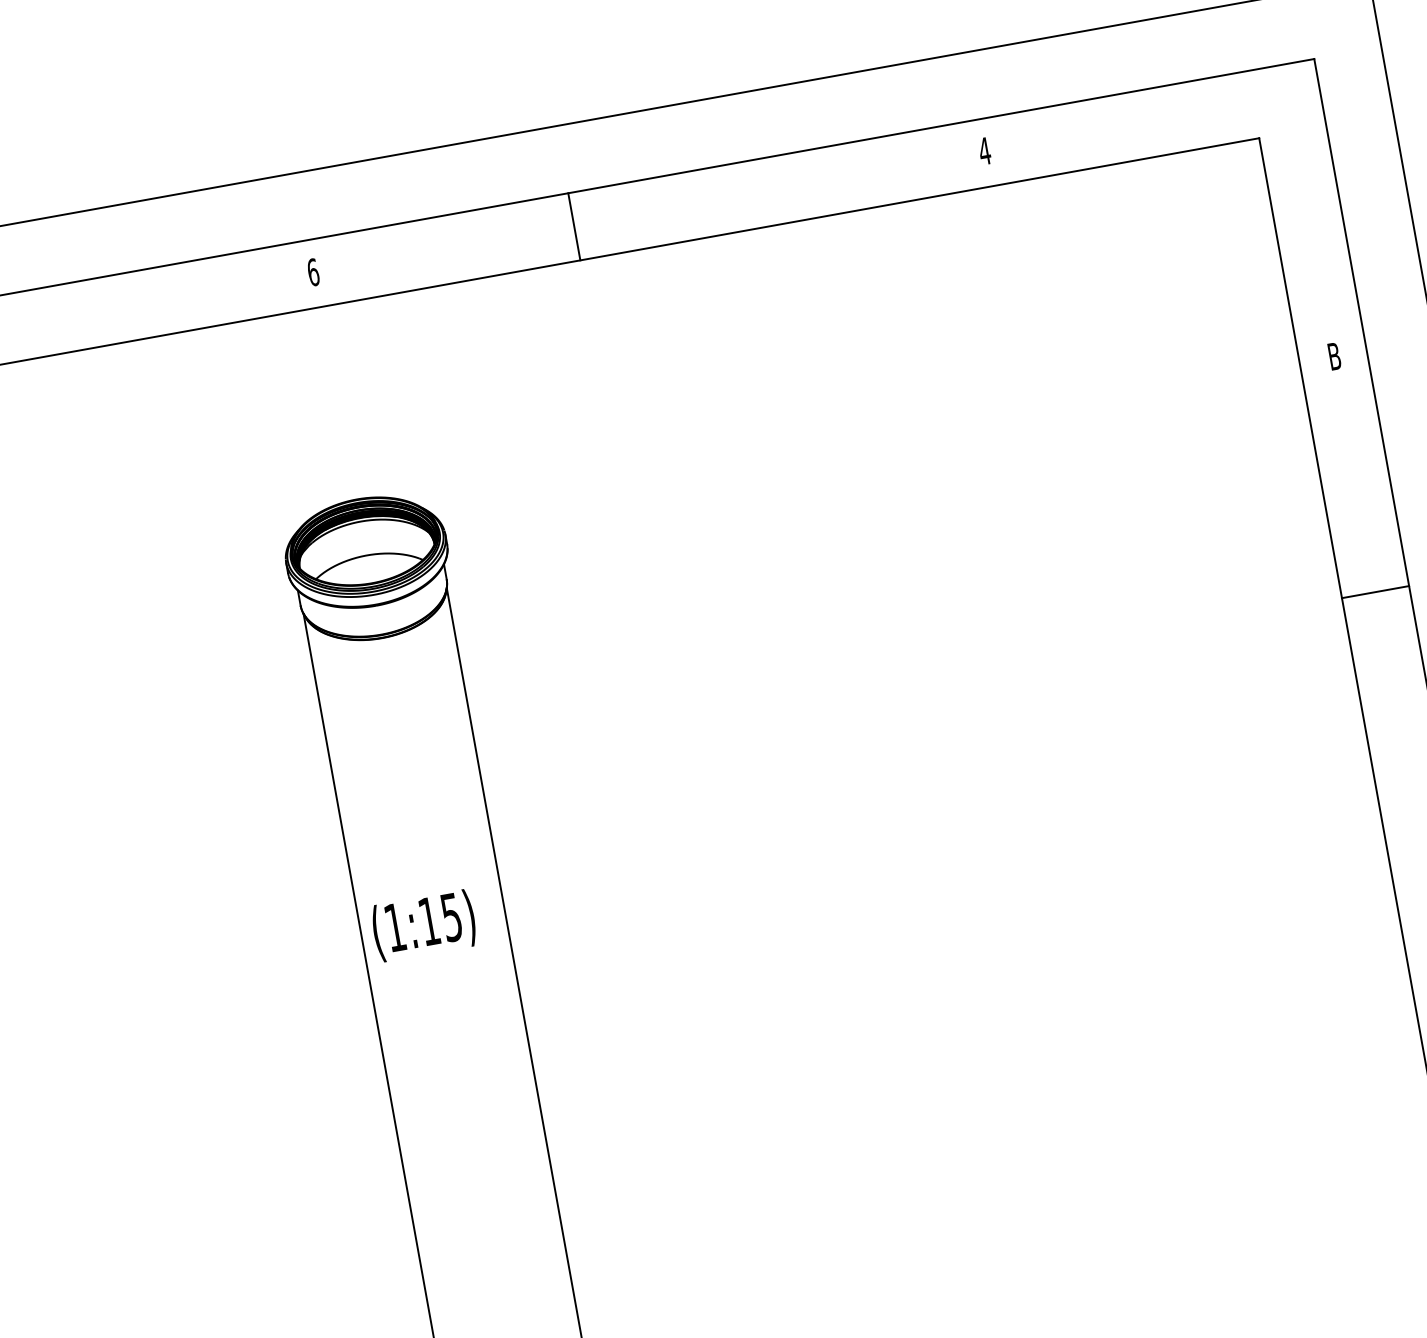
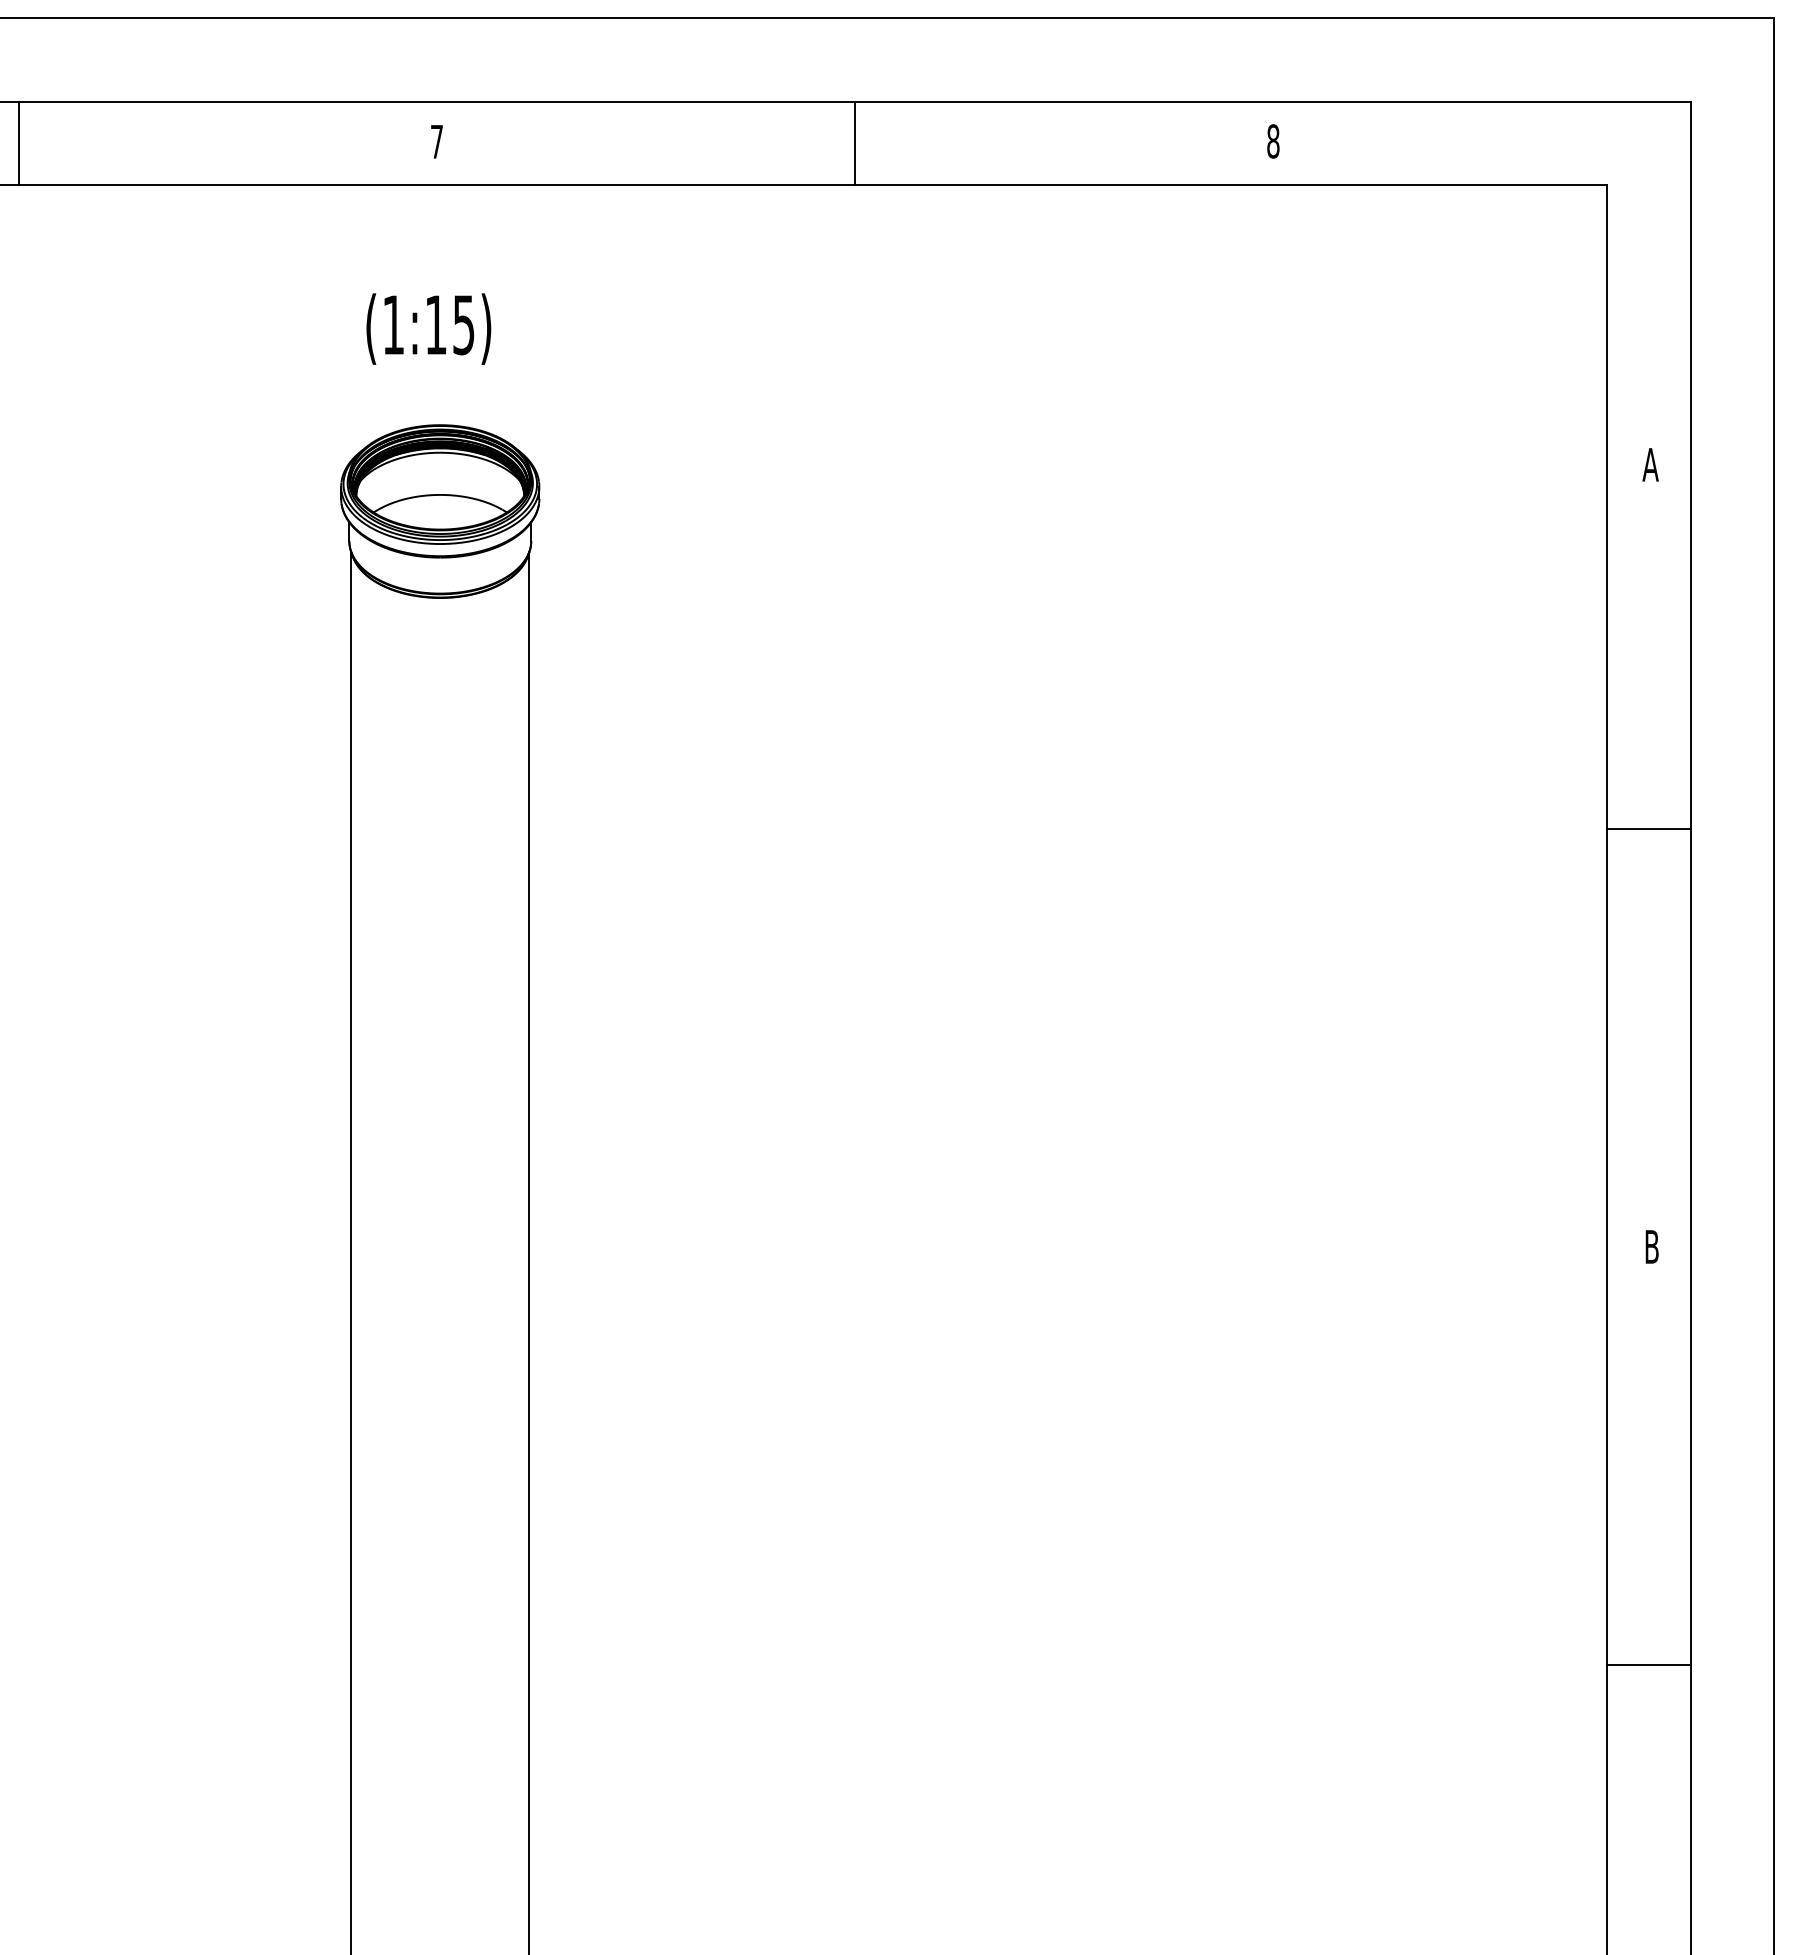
text: (984, 151) -> (1272, 141), 4 -> 8
line: (574, 226) -> (854, 143), moved
text: (312, 272) -> (436, 141), 6 -> 7
text: (1334, 356) -> (1650, 464), B -> A
line: (1375, 592) -> (1648, 829), moved
text: (423, 925) -> (428, 328), moved

